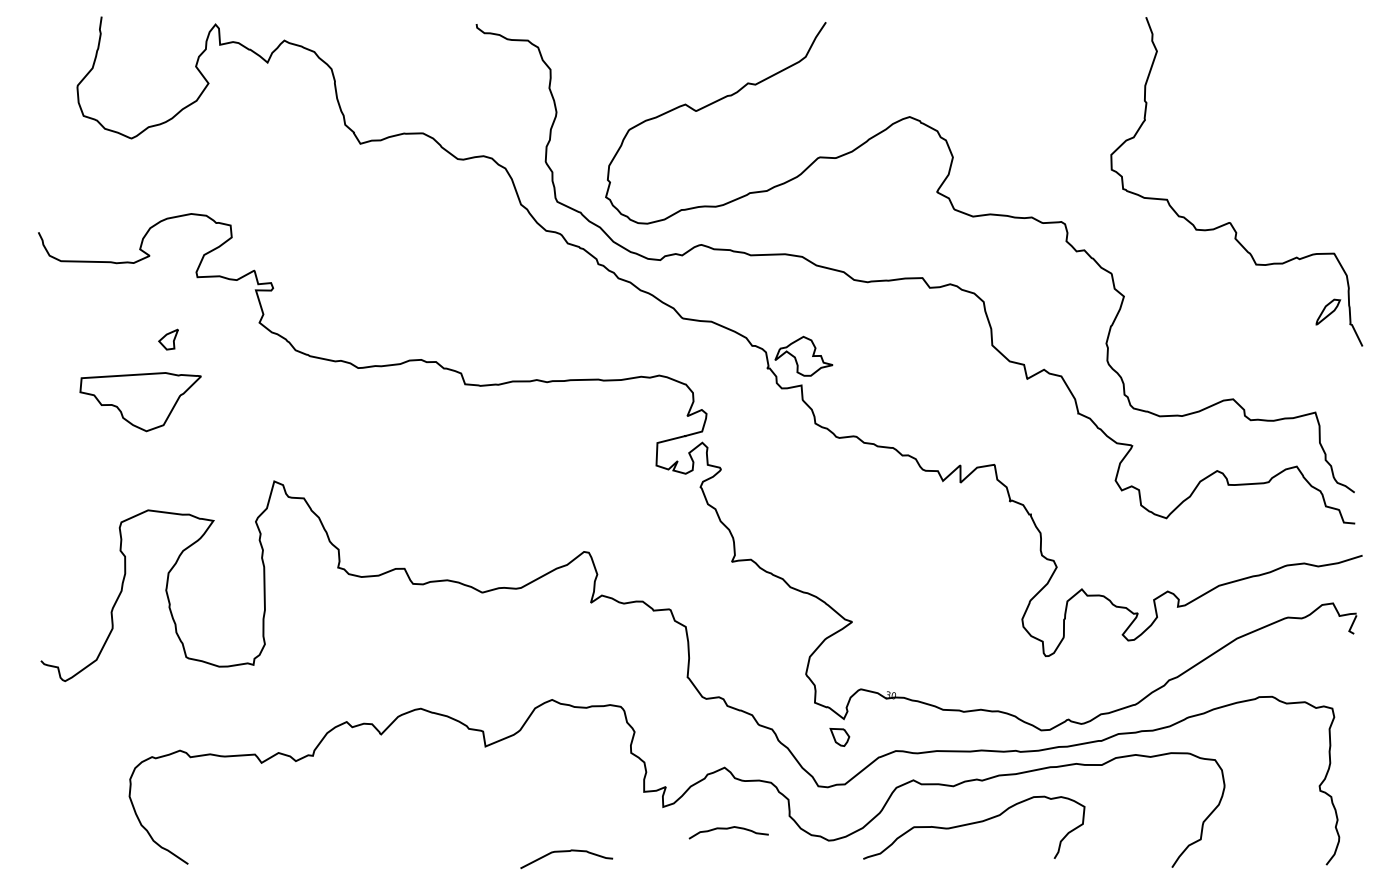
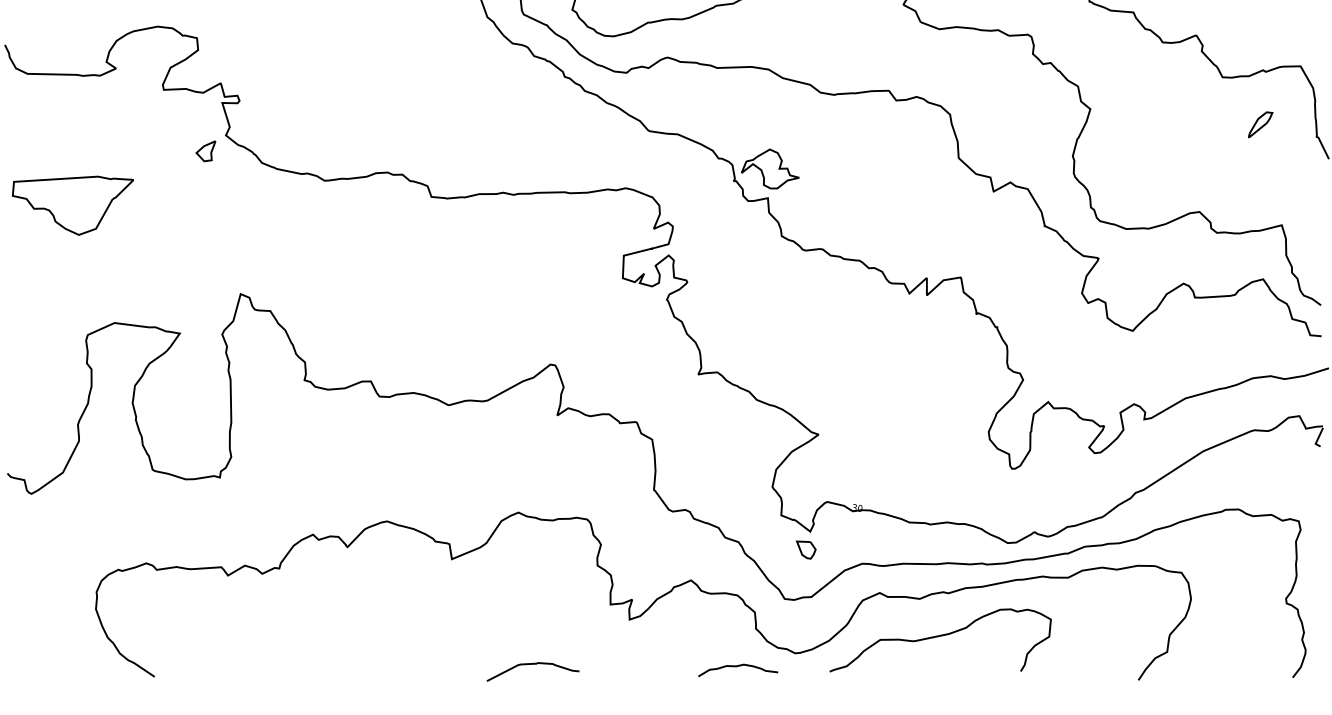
part: (1328, 311) -> (1260, 124), moved
part: (168, 339) -> (205, 151), moved
part: (140, 402) -> (72, 206), moved
curve: (728, 829) -> (737, 667), moved

